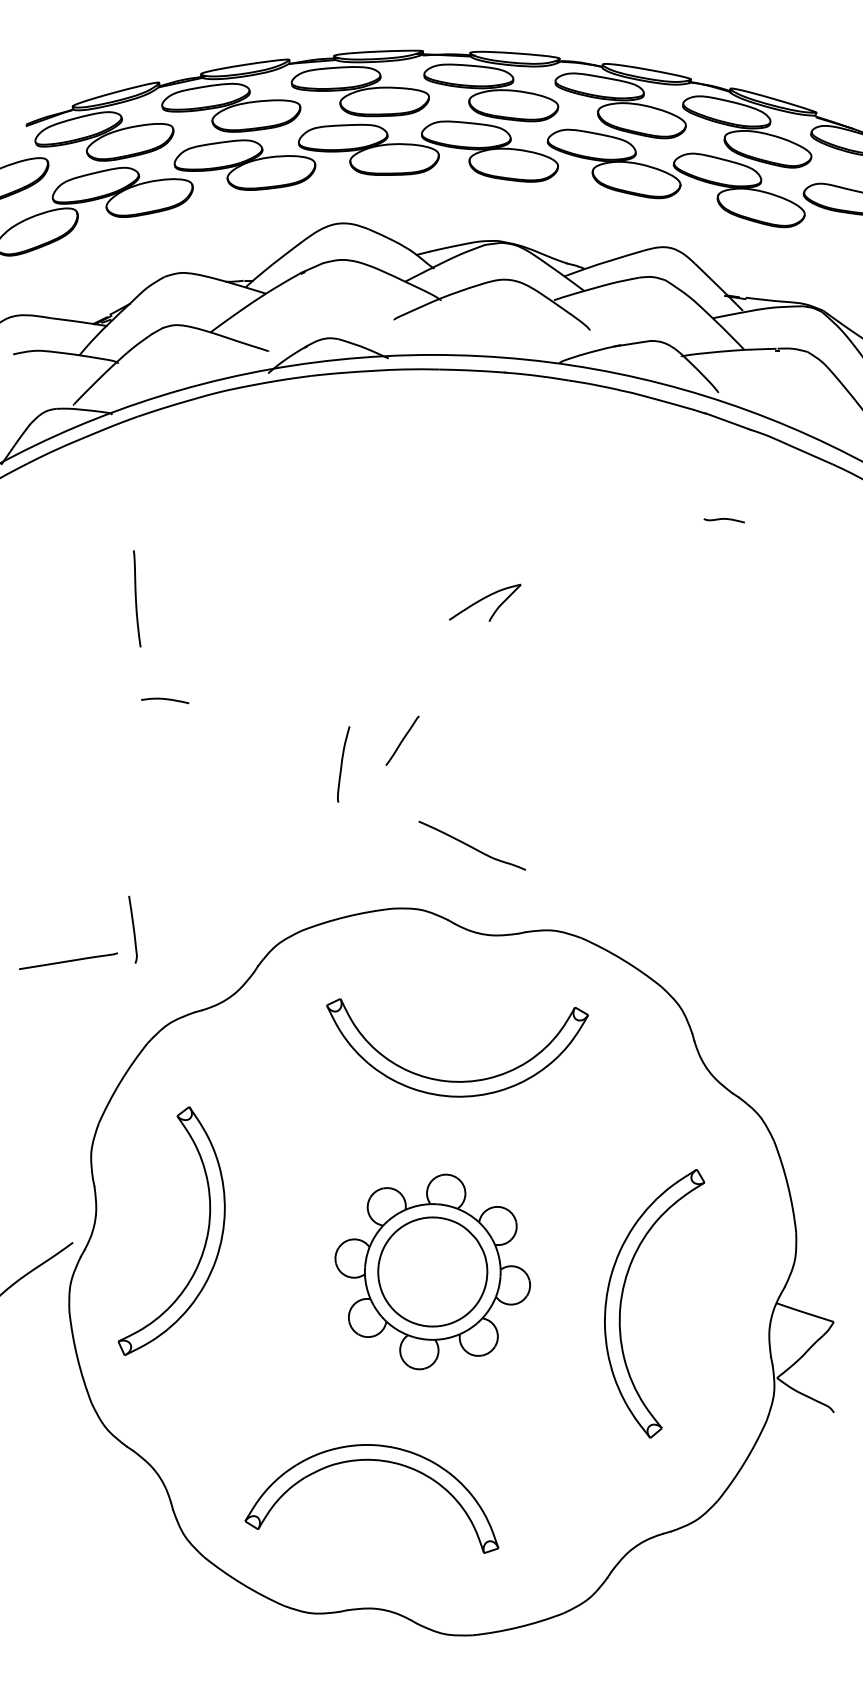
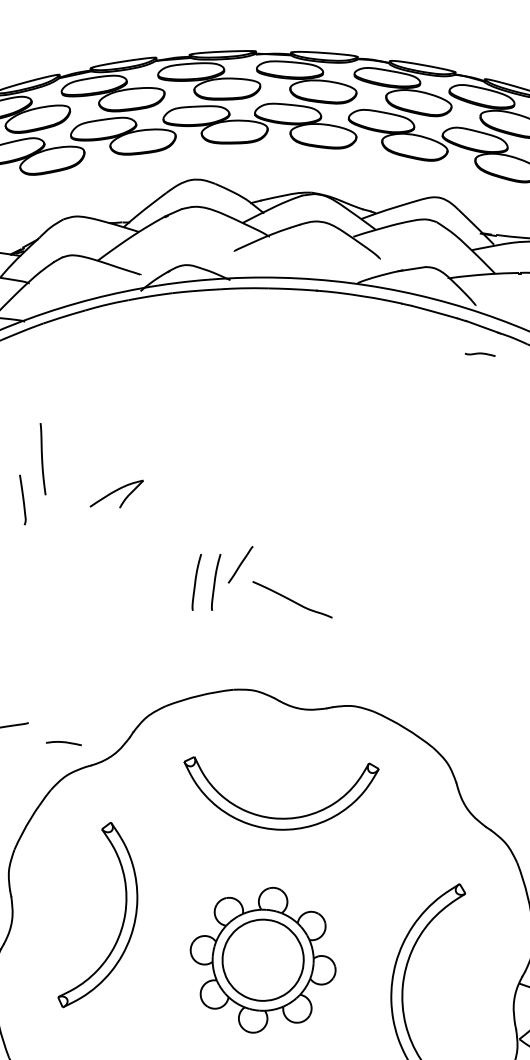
curve: (723, 519) -> (479, 353), moved
part: (485, 602) -> (117, 493), moved
curve: (165, 699) -> (64, 742), moved
curve: (368, 764) -> (215, 582), added
curve: (472, 846) -> (292, 600), moved
curve: (132, 928) -> (22, 499), moved
part: (205, 1239) -> (122, 921), moved

